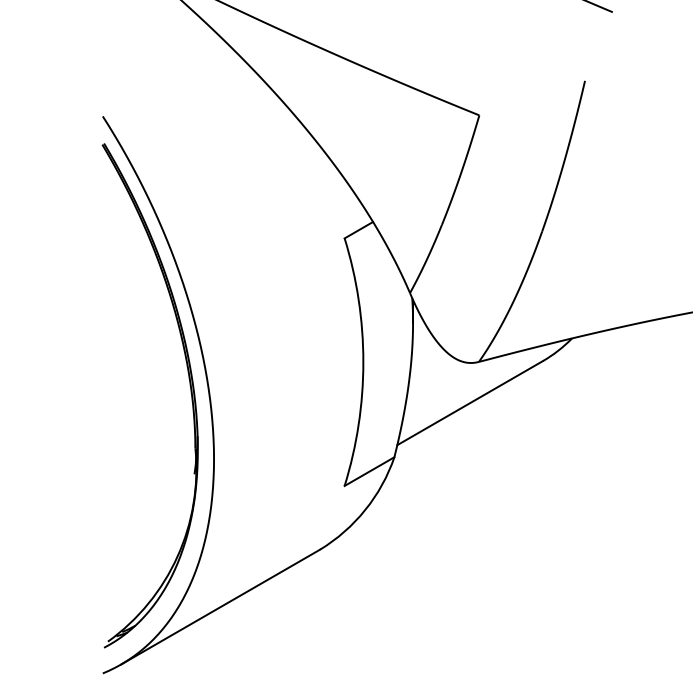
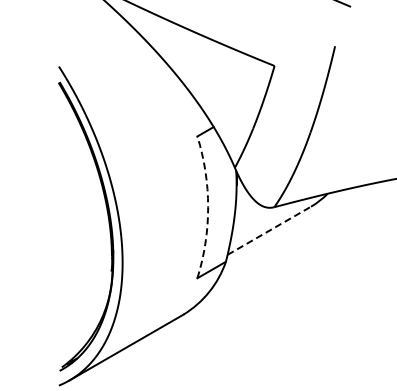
arc: (363, 362) -> (208, 207), solid -> dashed
line: (470, 402) -> (269, 230), solid -> dashed

